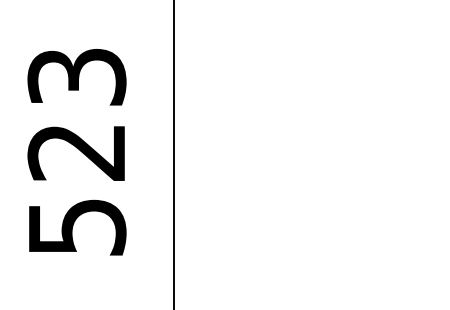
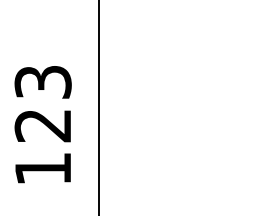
text: (77, 228) -> (43, 169), 523 -> 123

